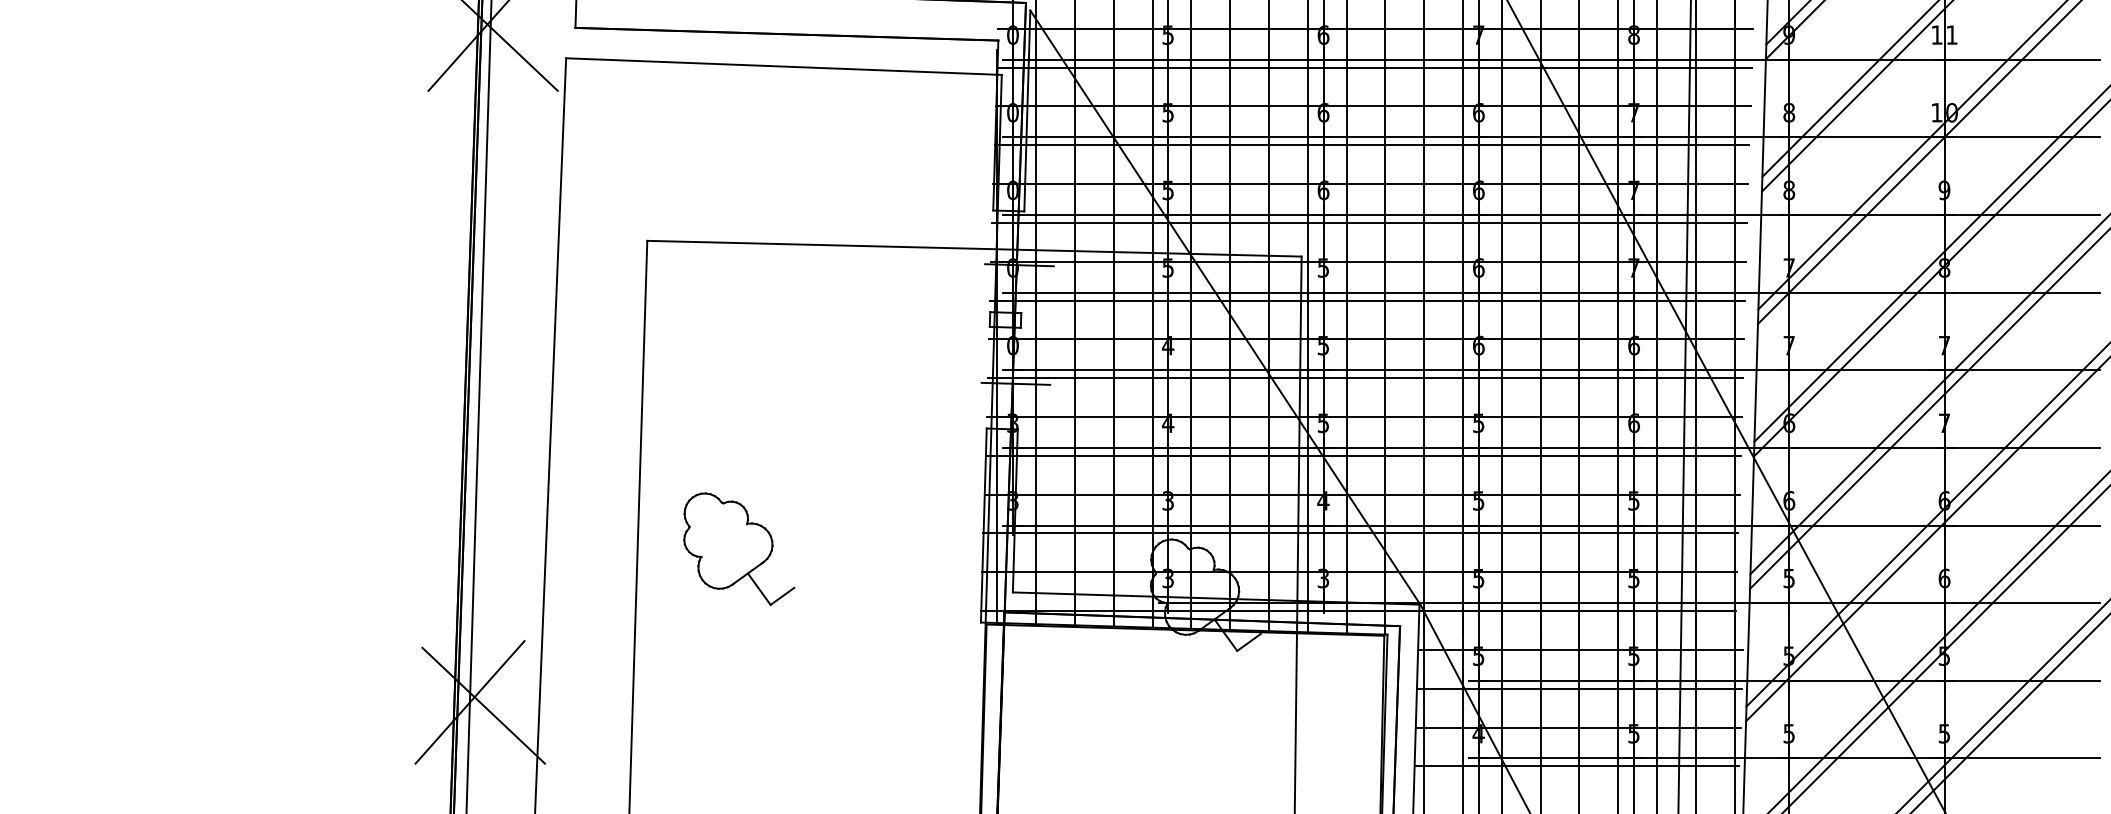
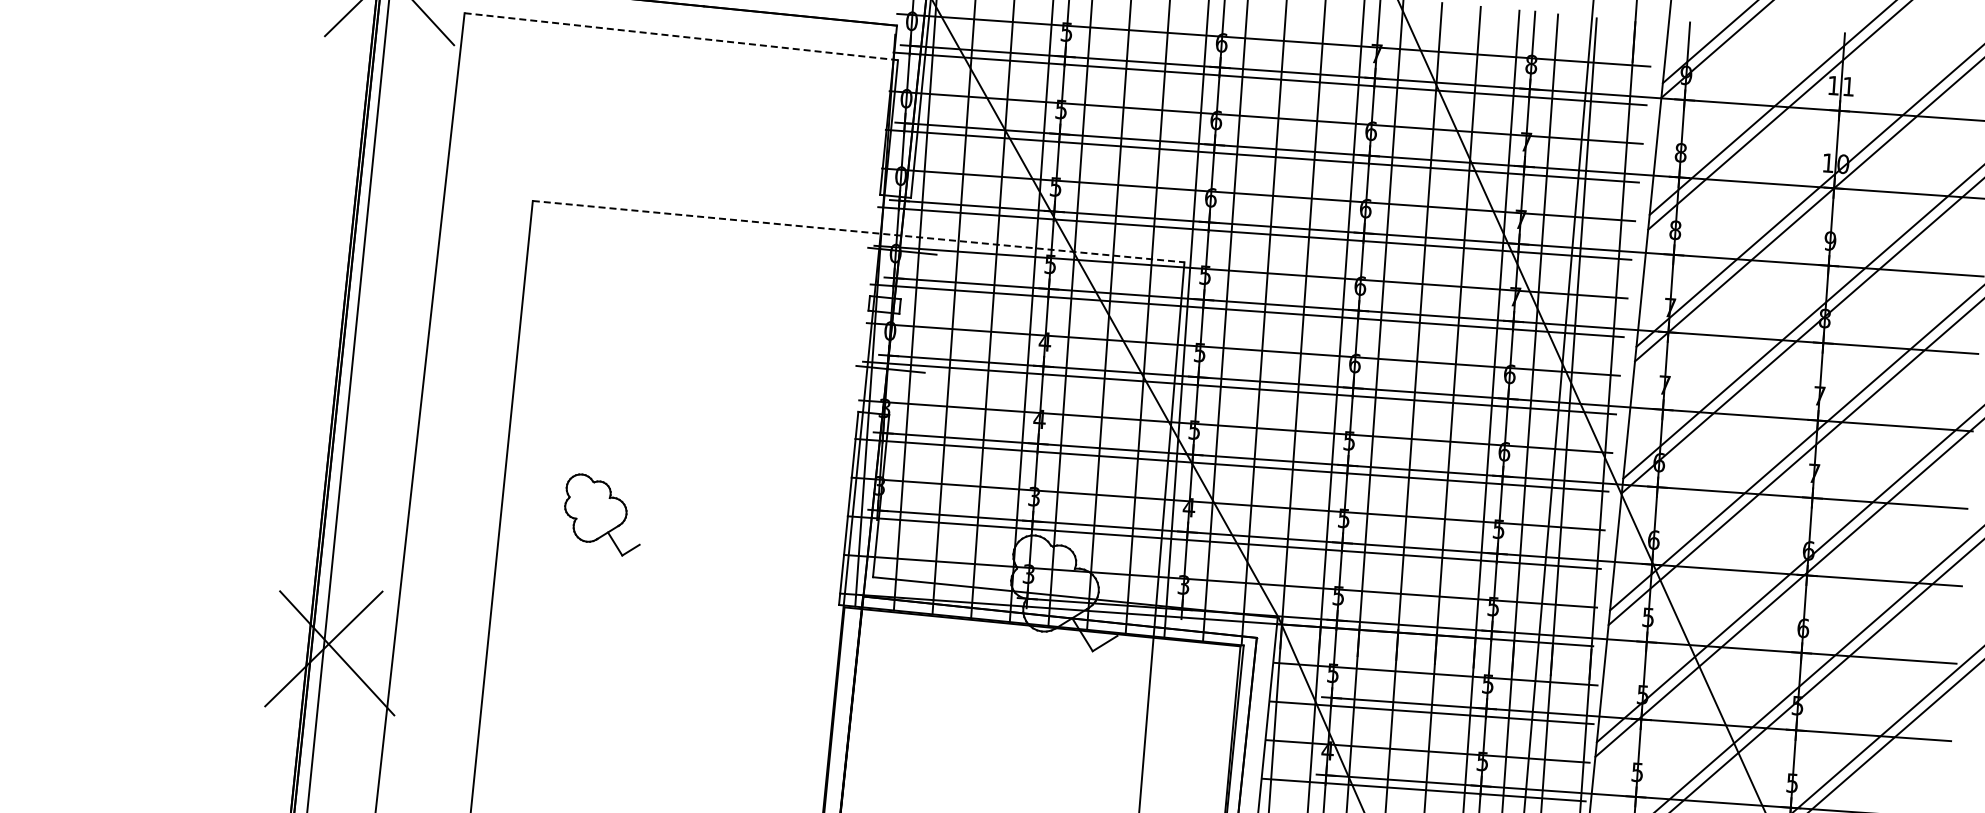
line: (783, 66) -> (680, 36), solid -> dashed
line: (974, 248) -> (858, 231), solid -> dashed
part: (739, 549) -> (603, 515), size x0.7

